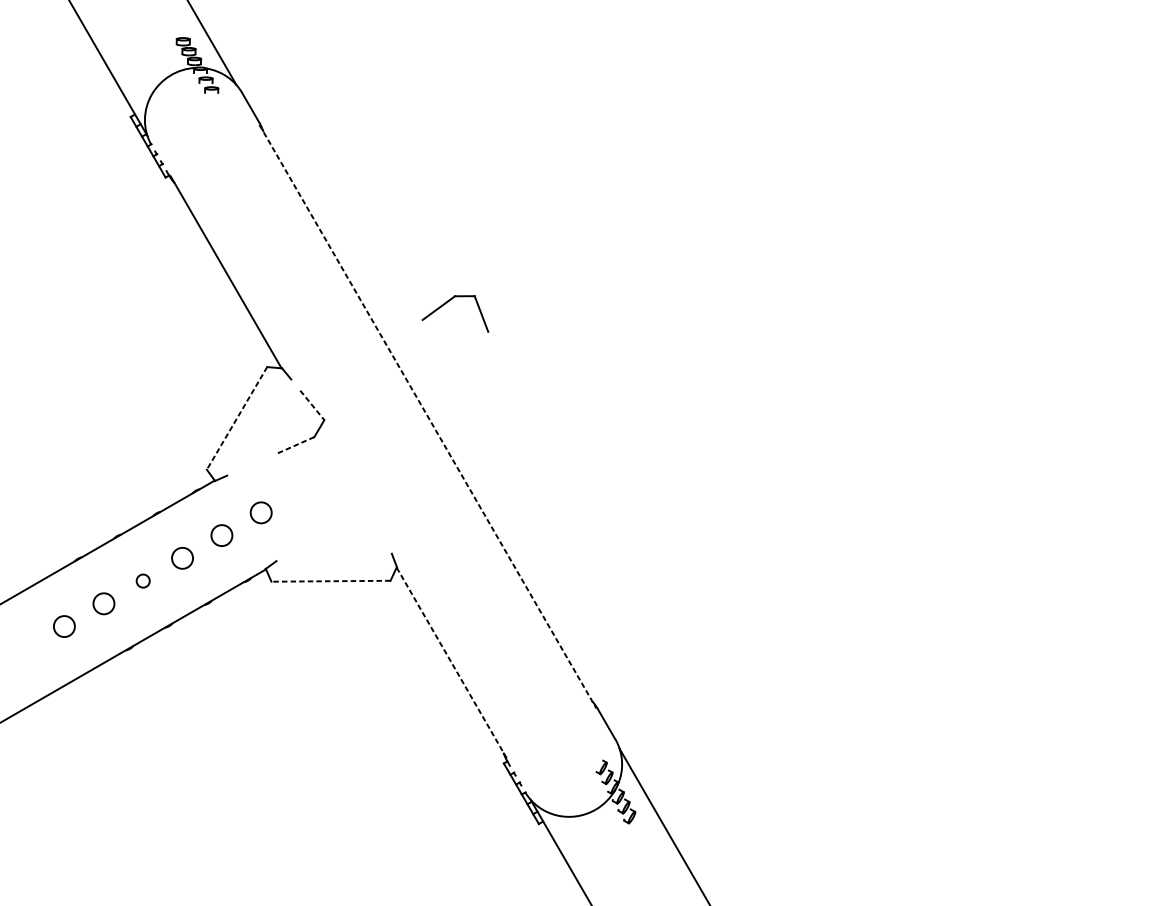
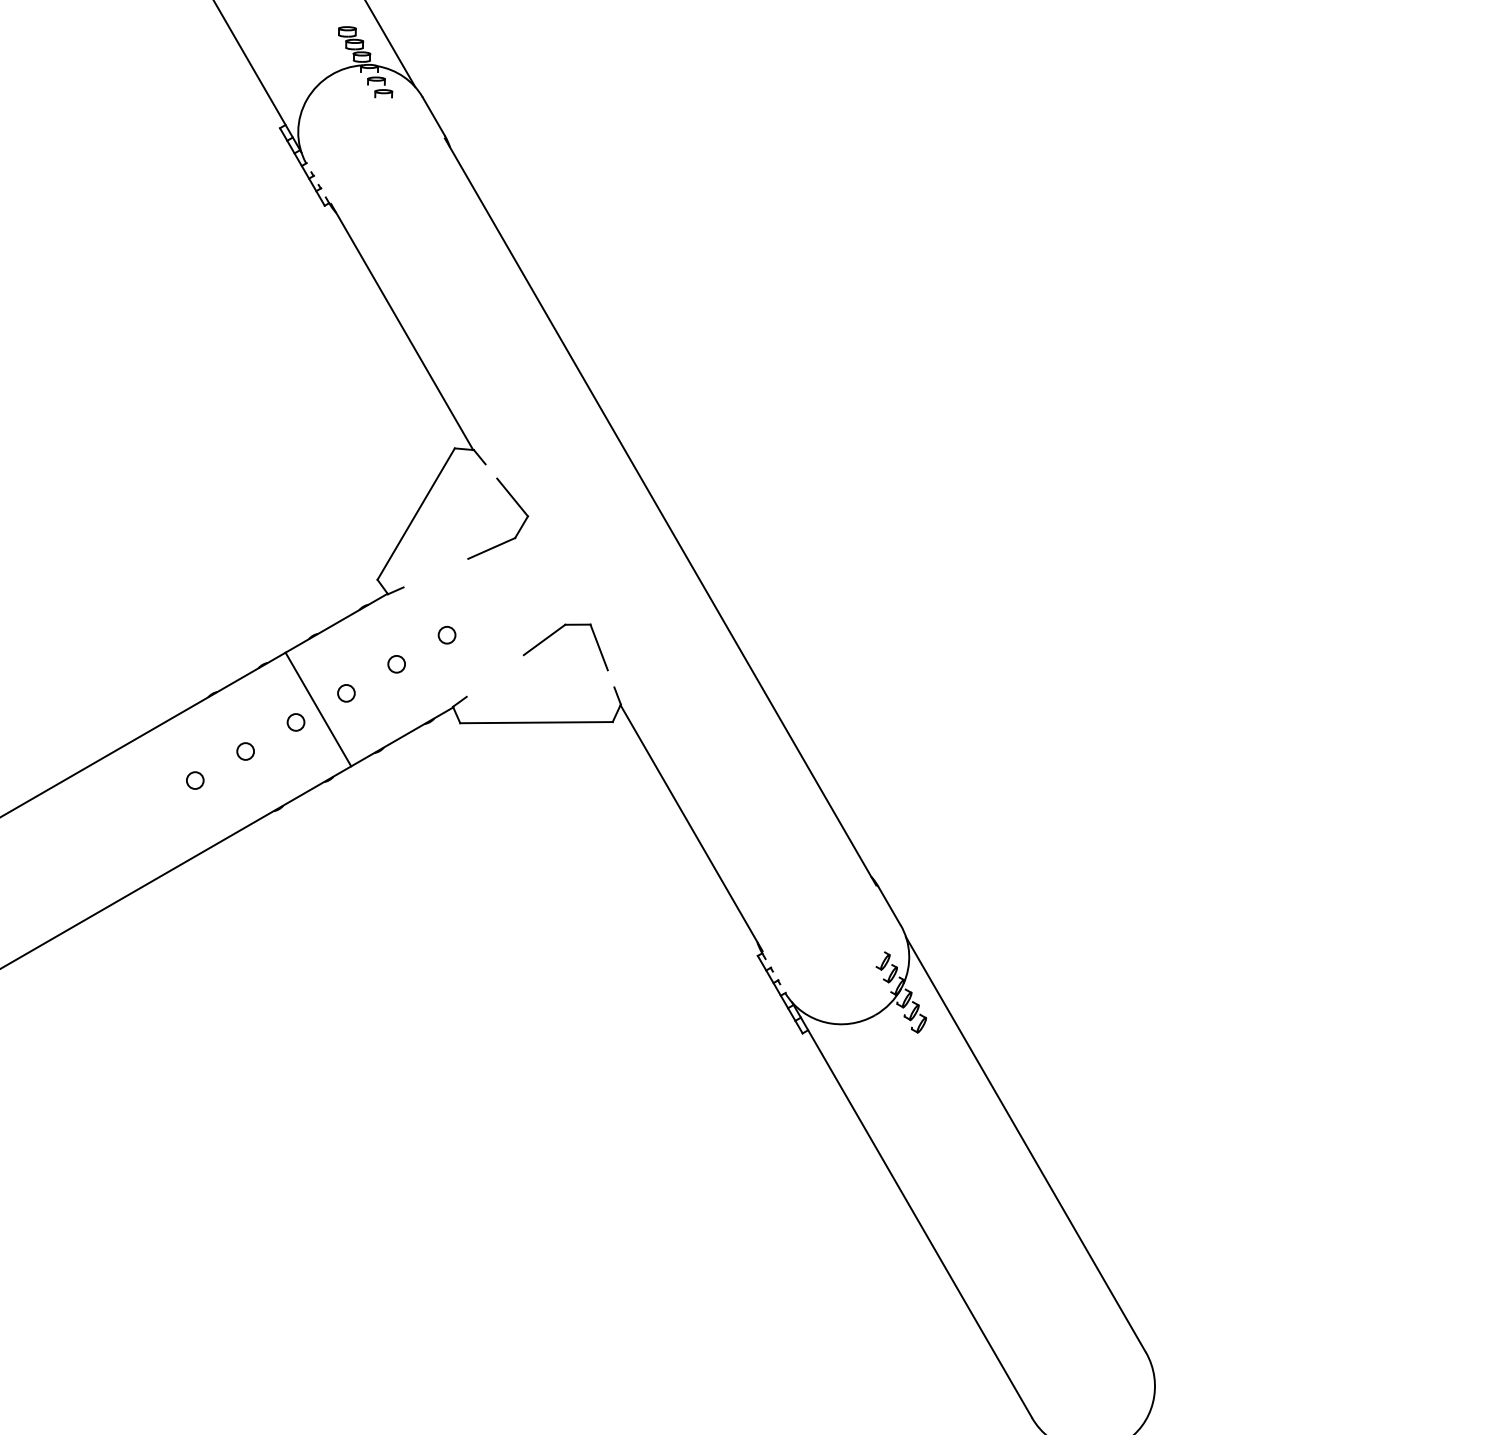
part: (447, 303) -> (555, 633), moved
line: (312, 405) -> (512, 497), dashed -> solid
line: (427, 417) -> (660, 512), dashed -> solid
line: (236, 418) -> (415, 514), dashed -> solid
line: (295, 445) -> (491, 548), dashed -> solid
circle: (260, 513) -> (446, 635), size x0.62
circle: (221, 535) -> (396, 664), size x0.62
circle: (182, 558) -> (346, 693), size x0.62
line: (160, 570) -> (318, 709), added
line: (331, 581) -> (536, 722), dashed -> solid
circle: (103, 603) -> (245, 751), size x0.62
circle: (64, 626) -> (195, 780), size x0.62
line: (452, 663) -> (691, 828), dashed -> solid

